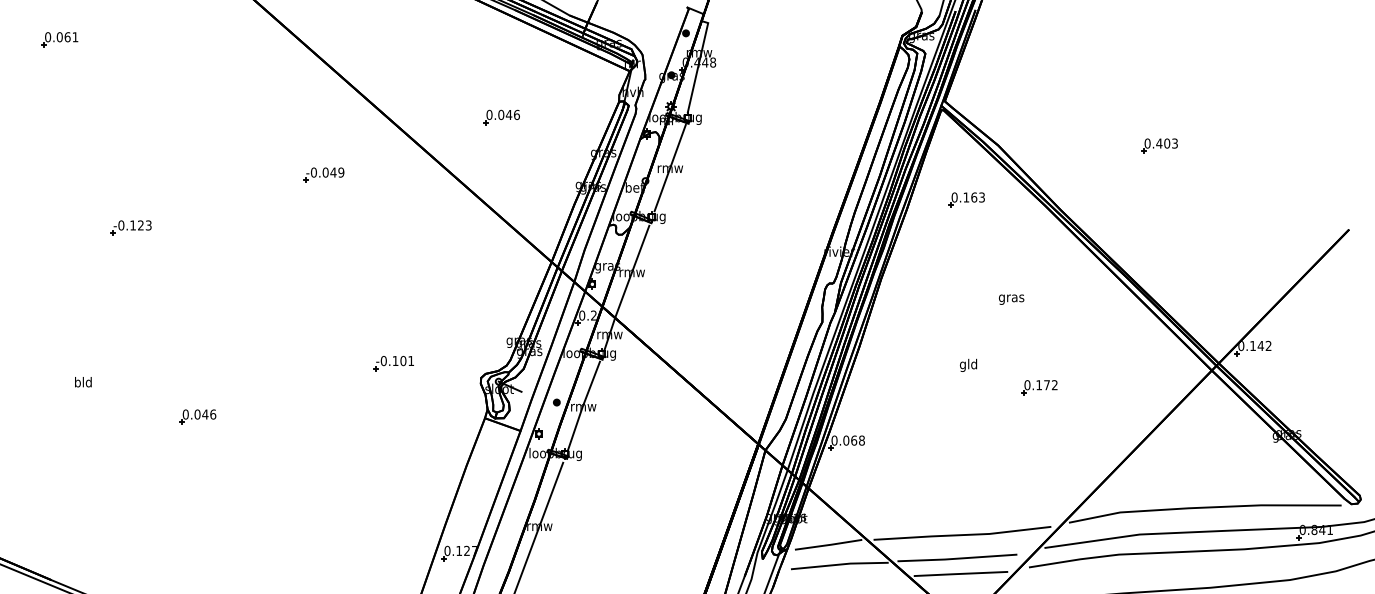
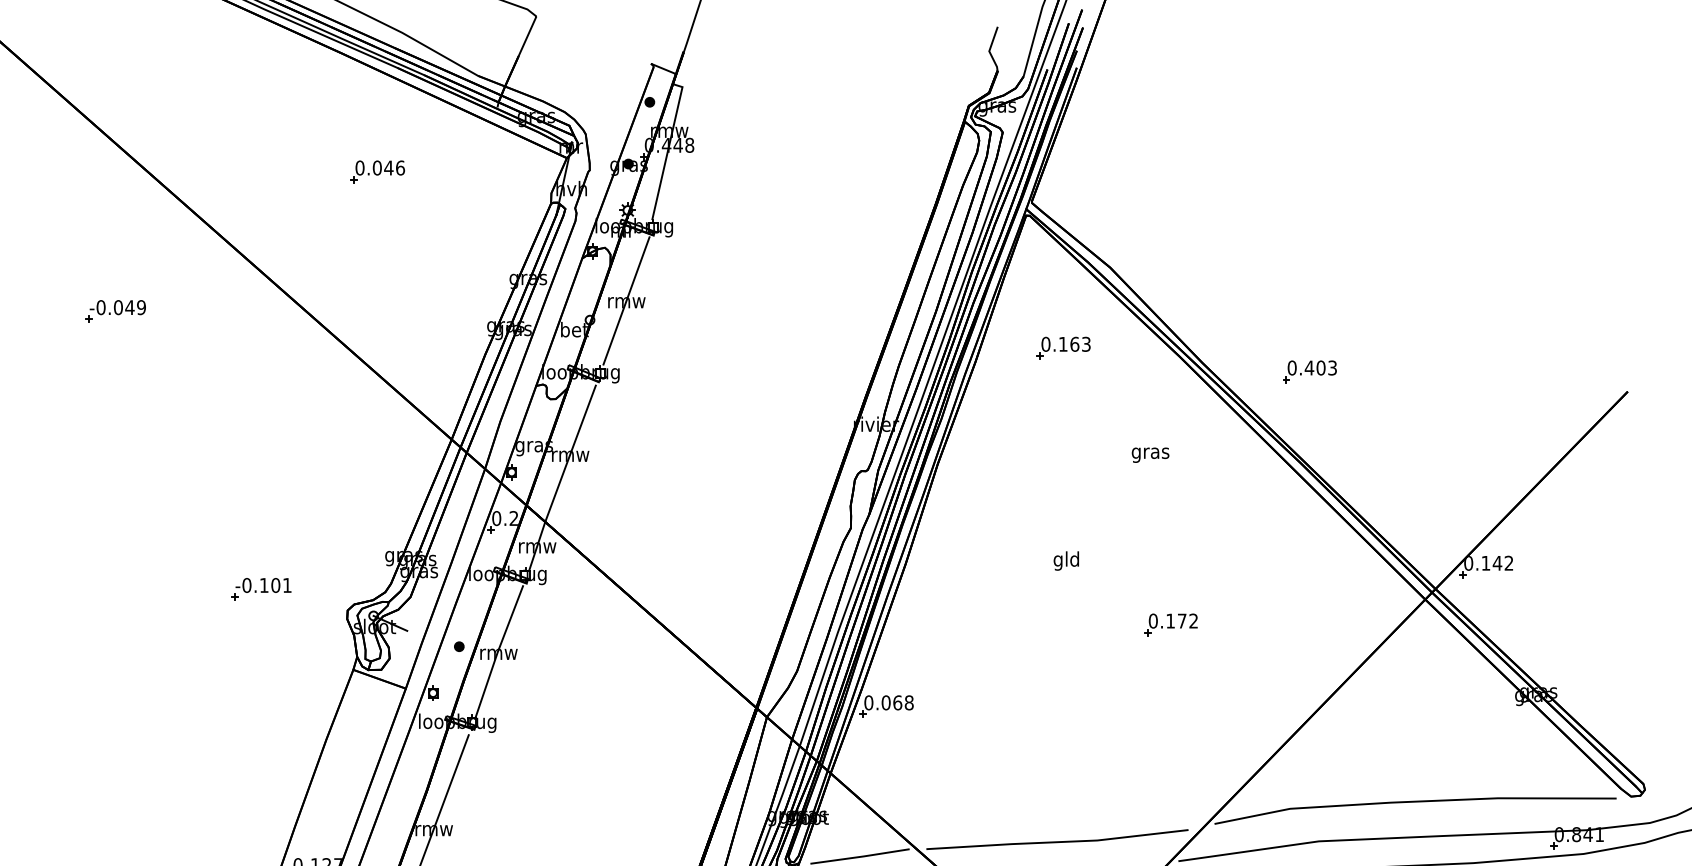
part: (501, 117) -> (377, 171), moved
part: (1159, 145) -> (1309, 370), moved
text: (1011, 299) -> (1150, 454), moved
part: (393, 363) -> (261, 589), moved
text: (968, 364) -> (1066, 559), moved

